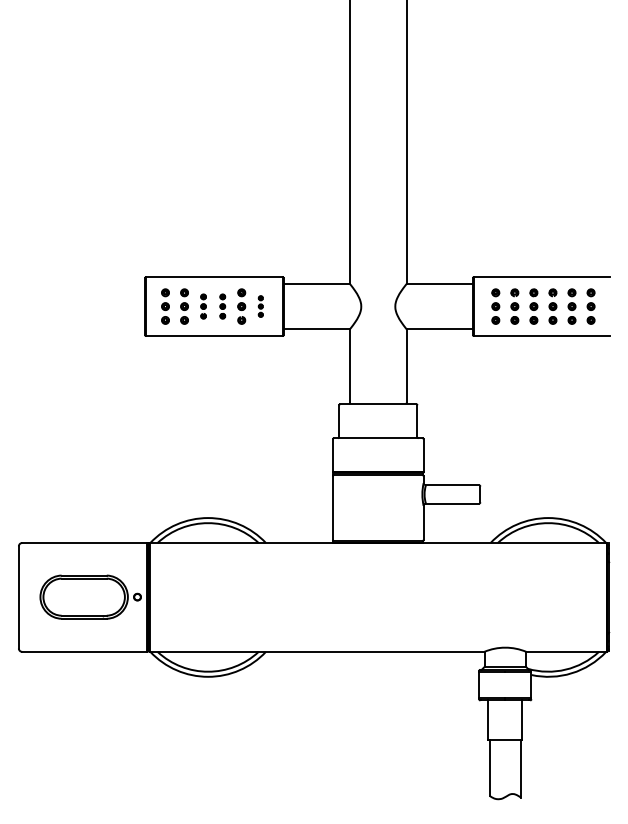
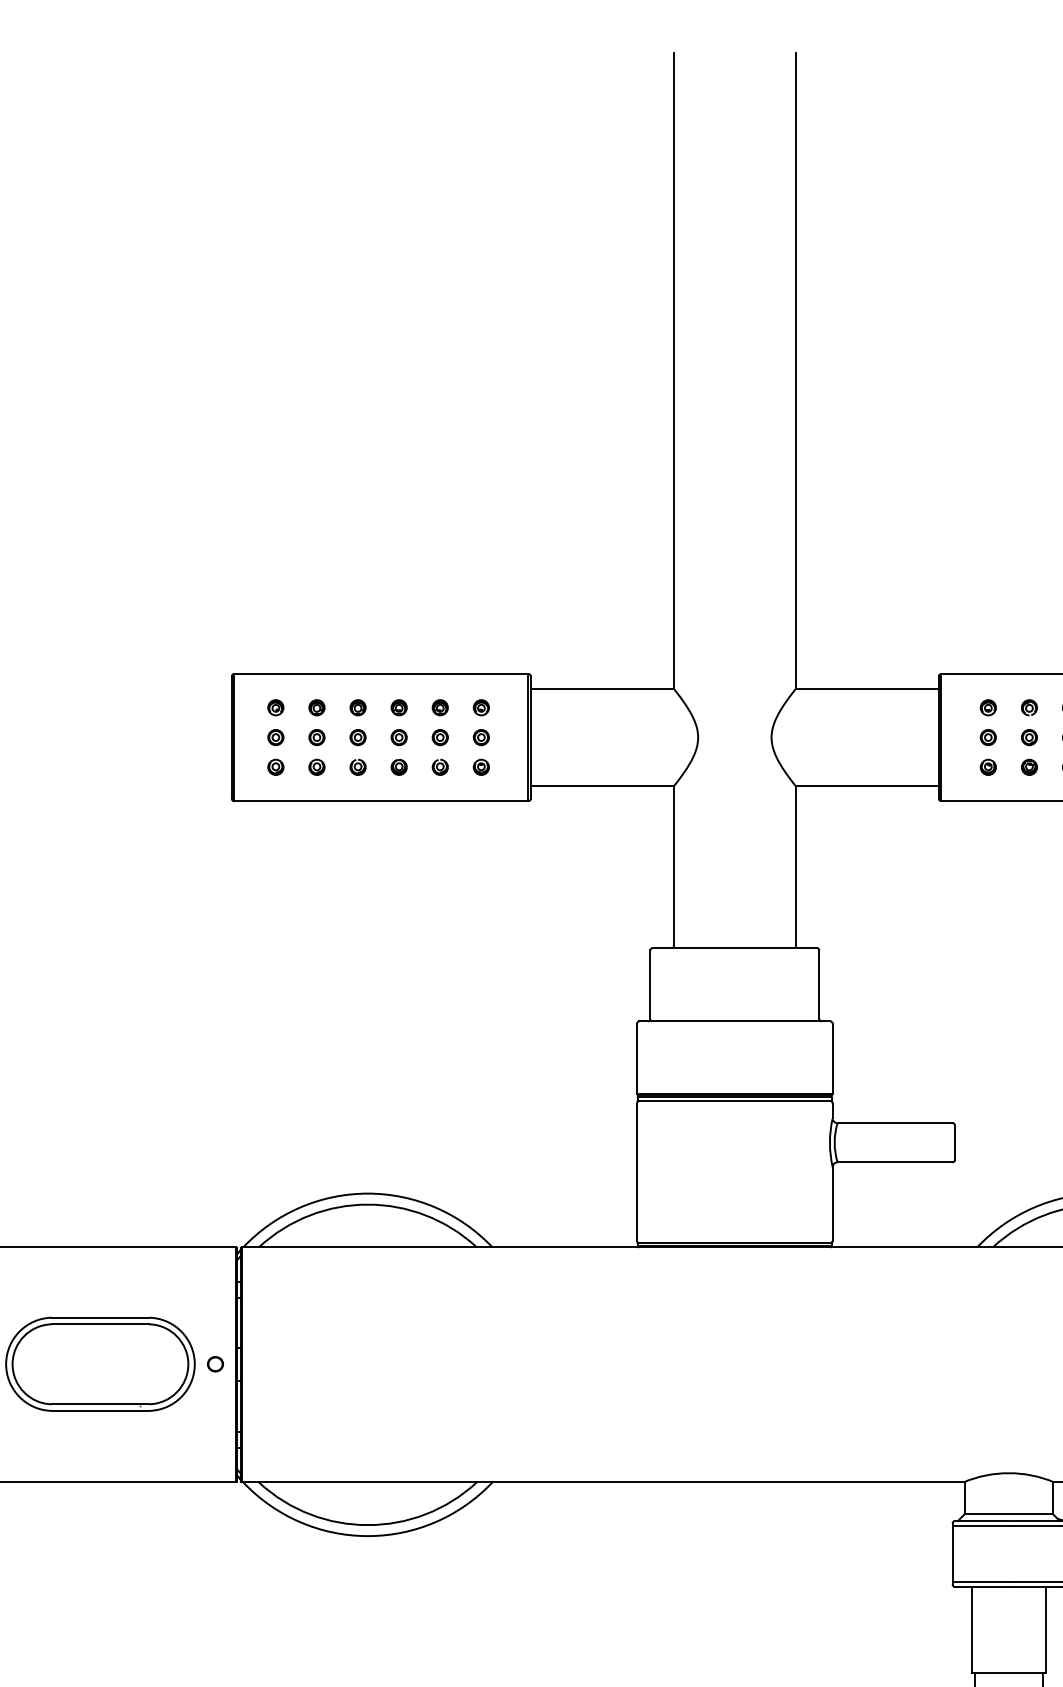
part: (203, 306) -> (357, 737), size x1.43
part: (222, 306) -> (398, 737), size x1.43
part: (260, 306) -> (480, 737), size x1.67

